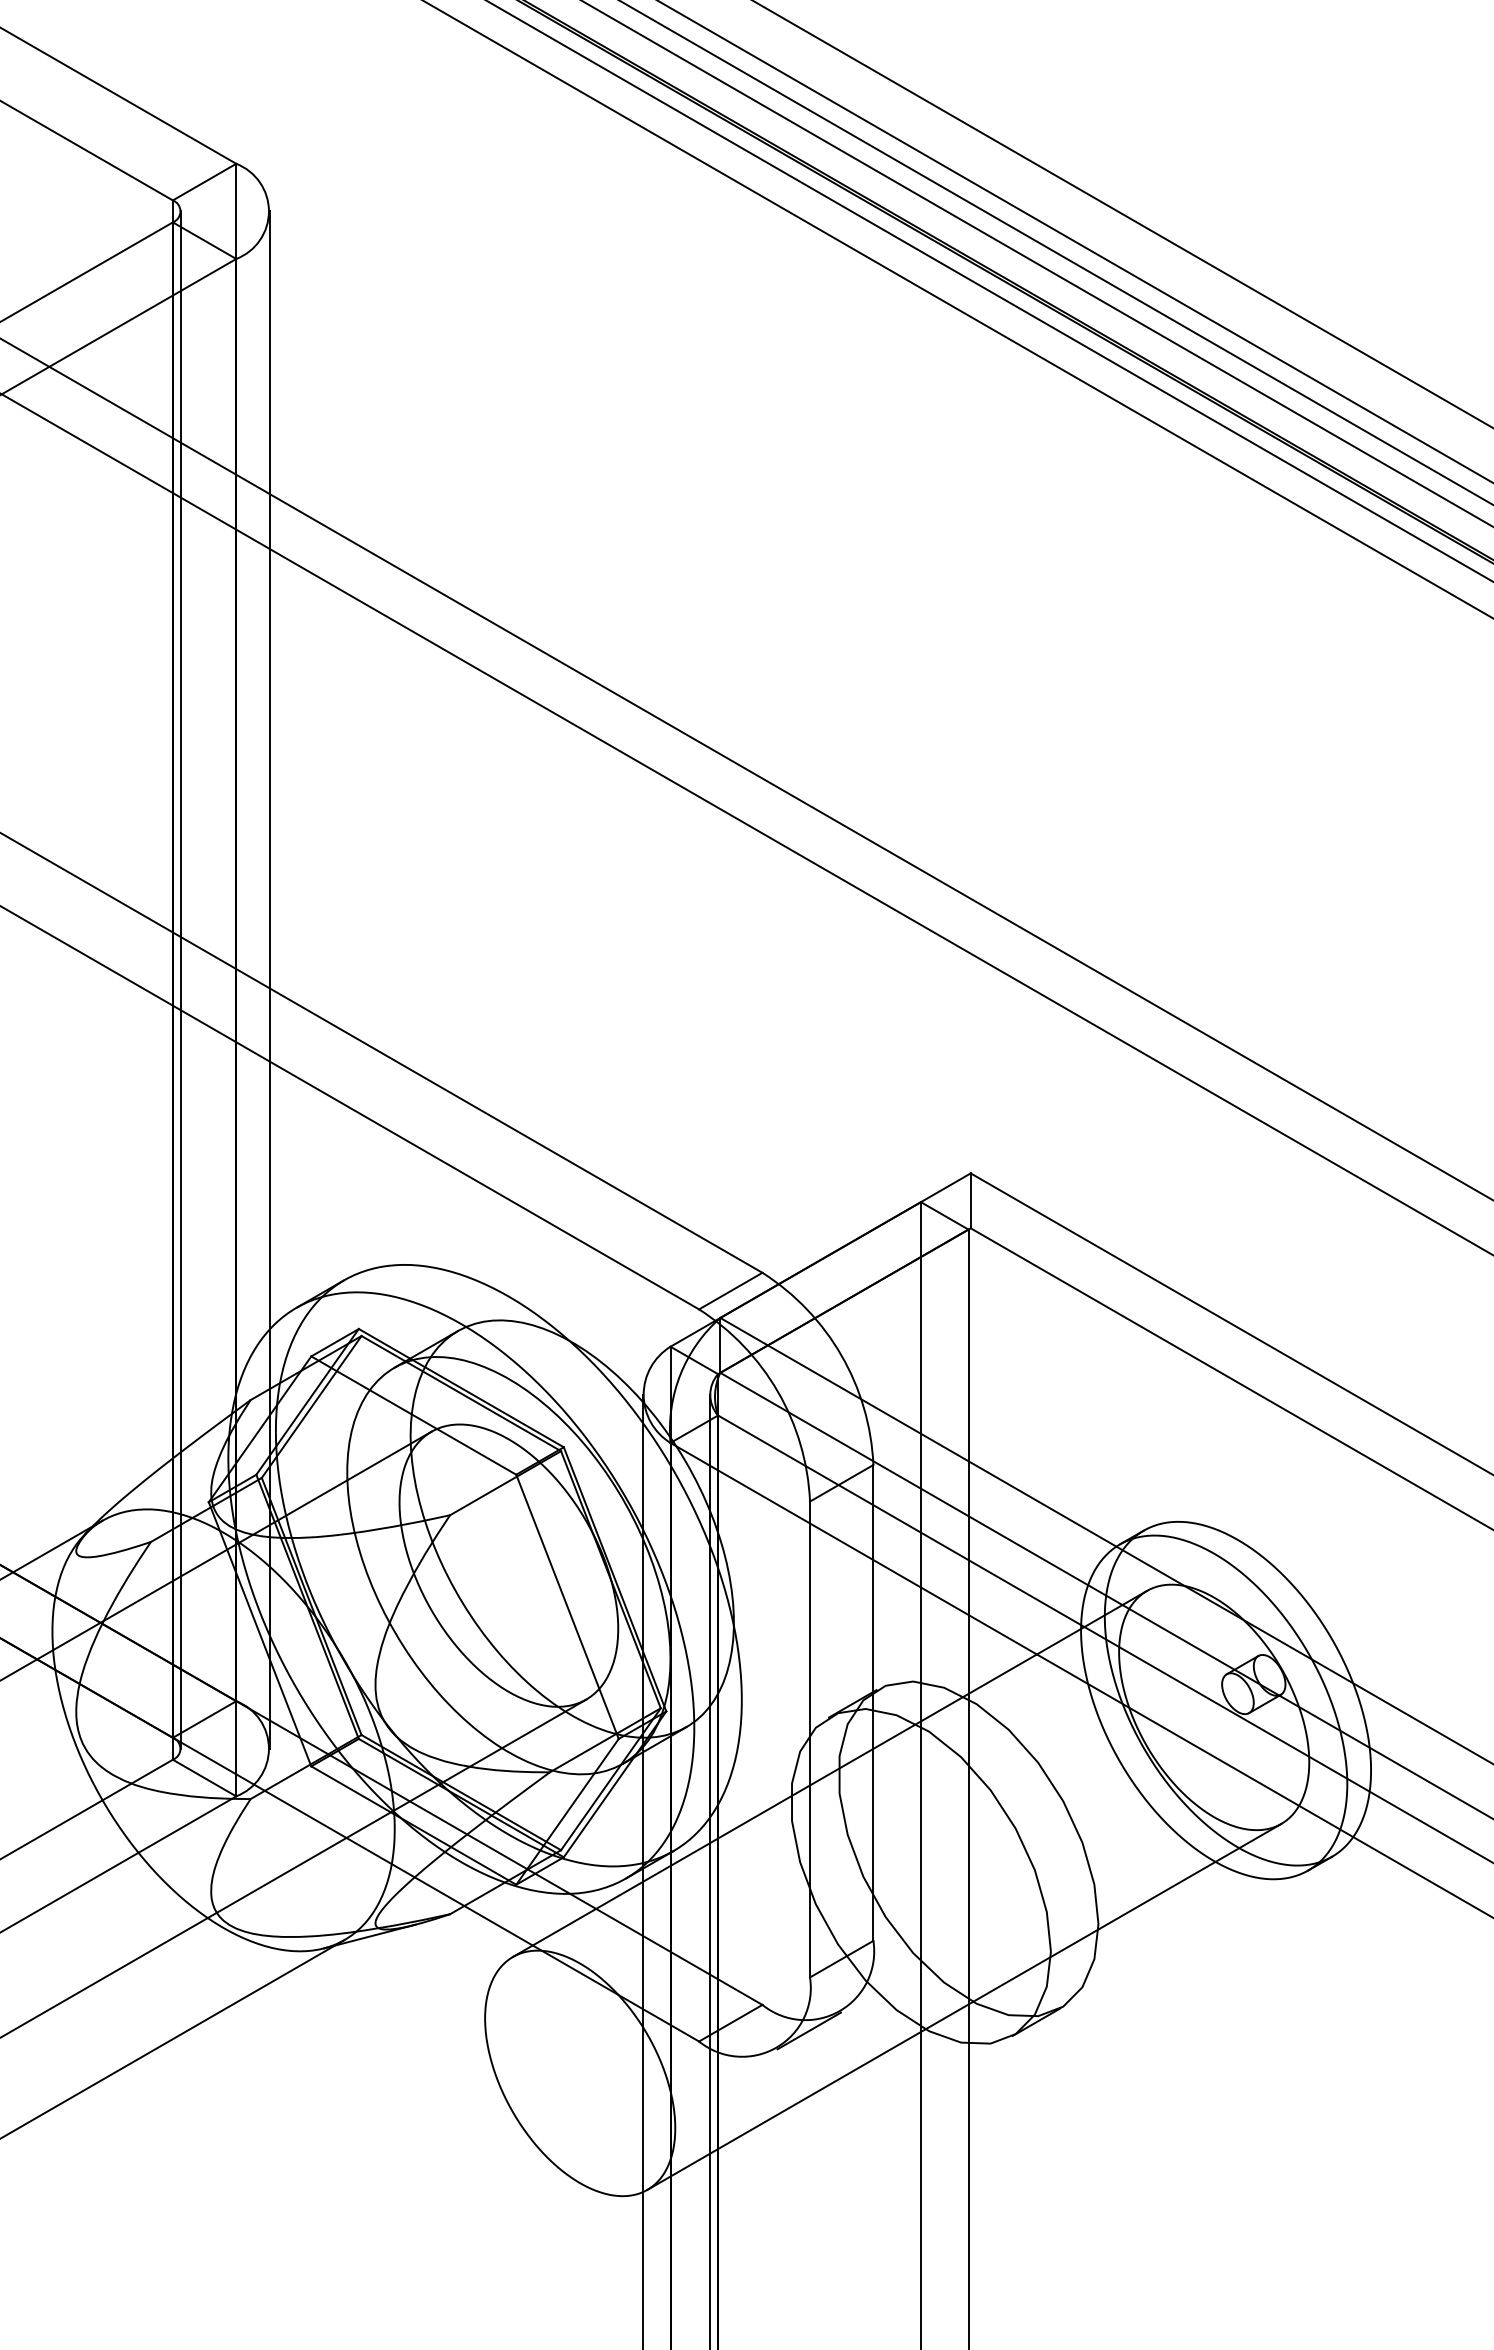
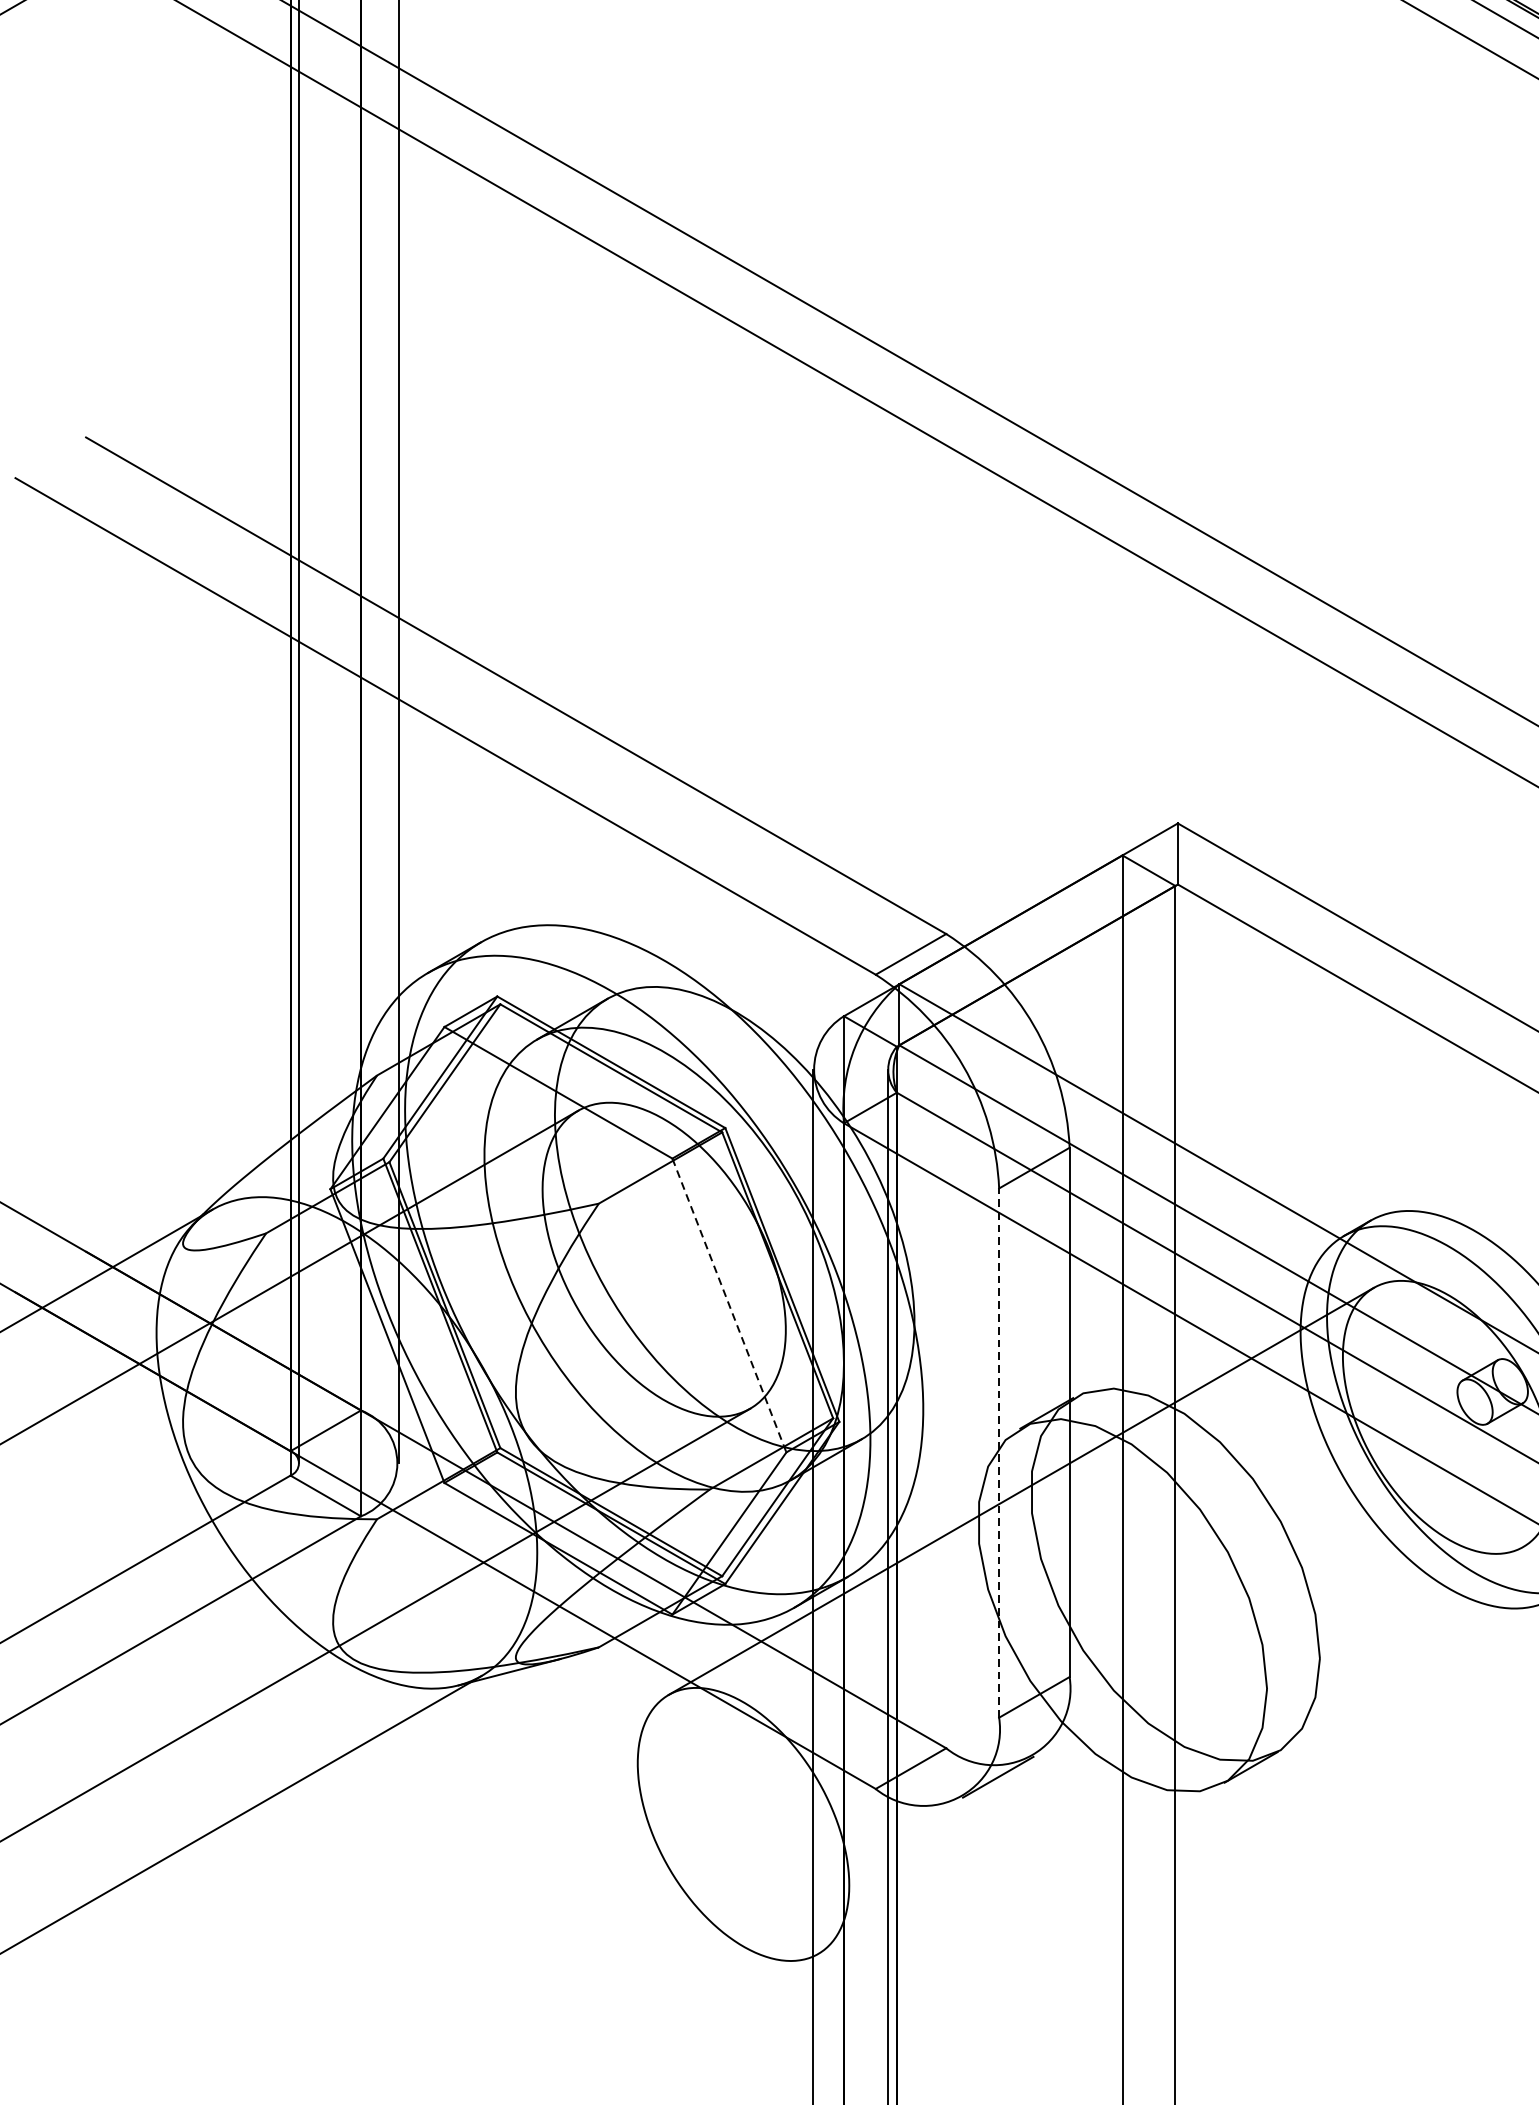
line: (567, 1606) -> (729, 1305), solid -> dashed
line: (810, 1739) -> (999, 1453), solid -> dashed
line: (964, 2006) -> (1170, 1750), removed

